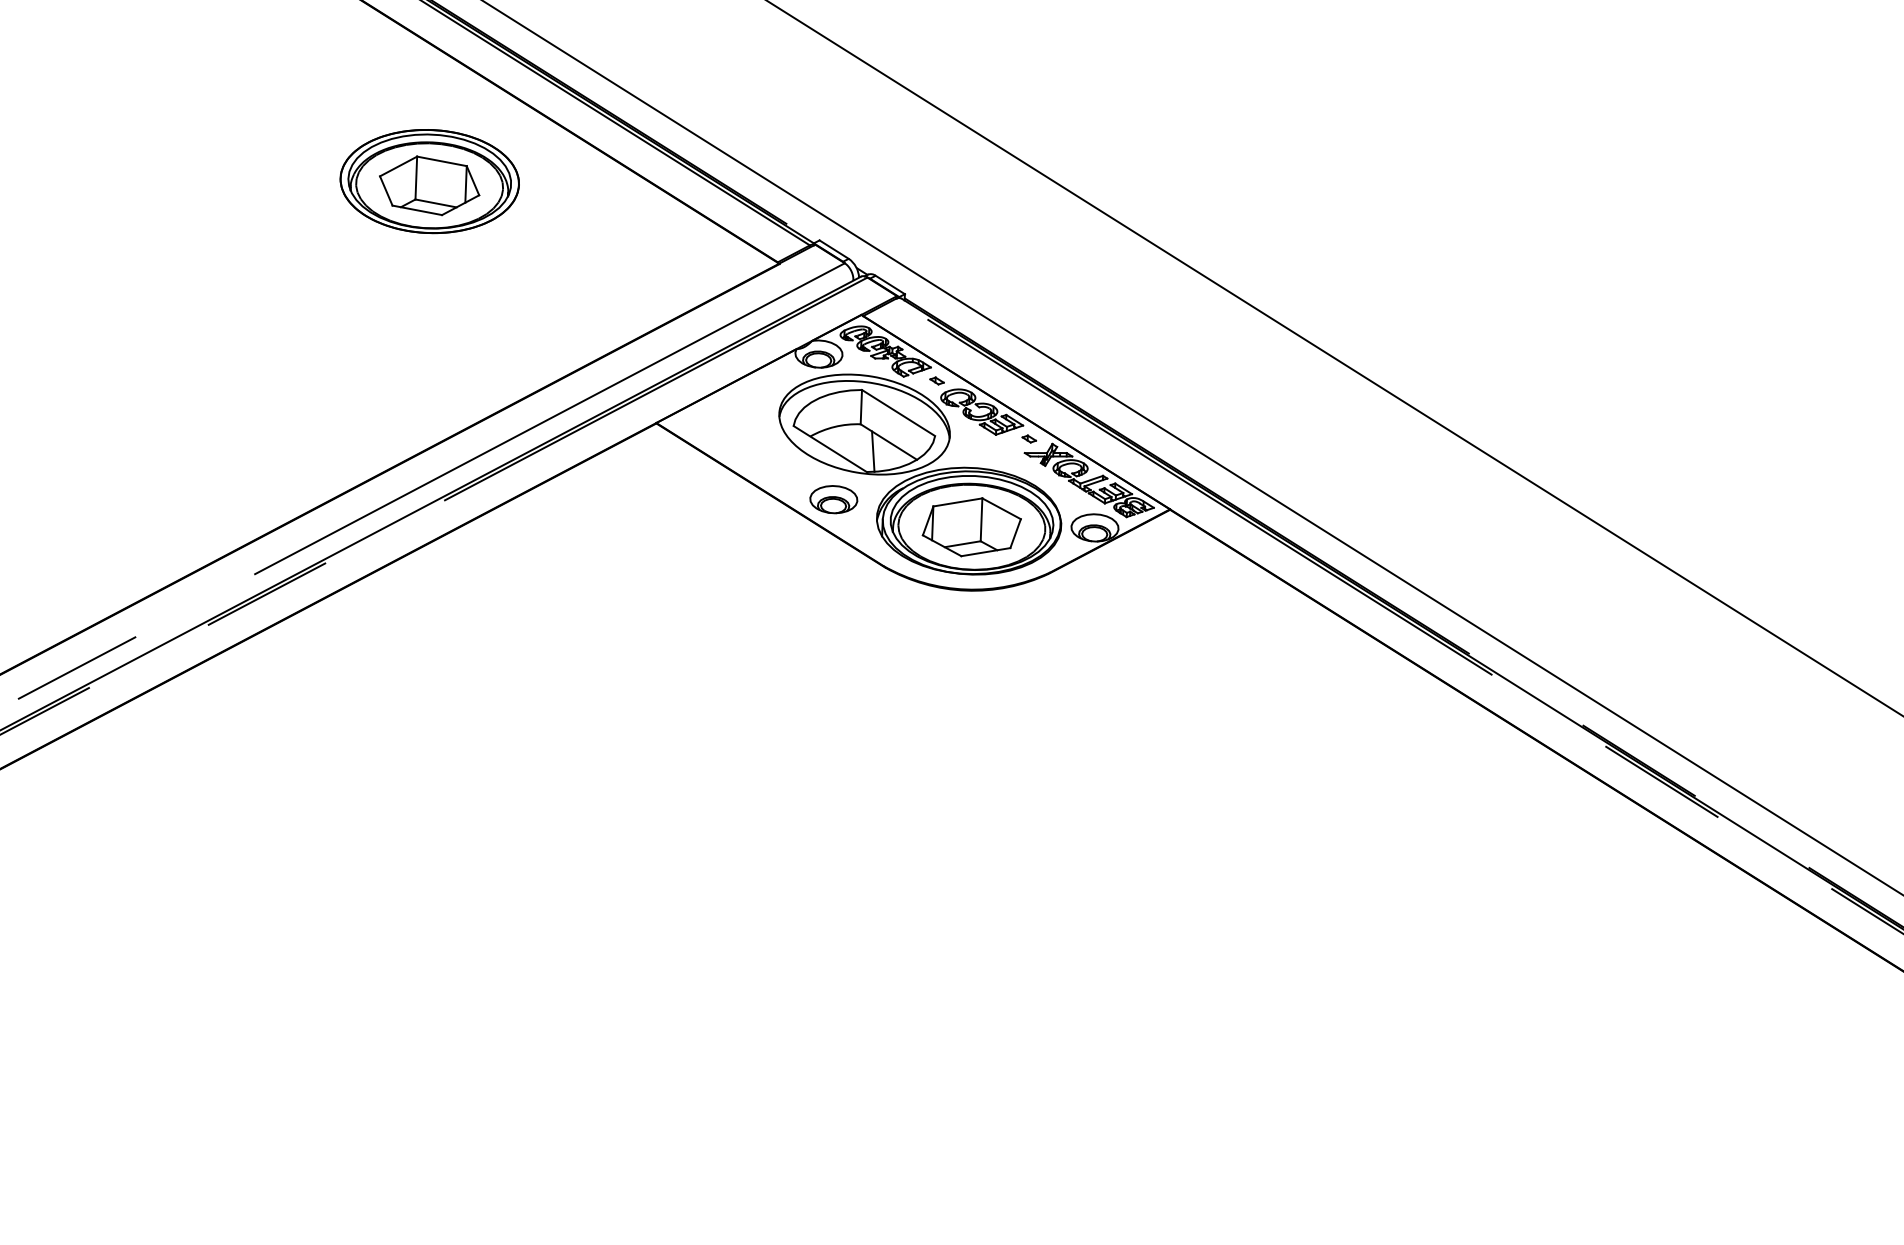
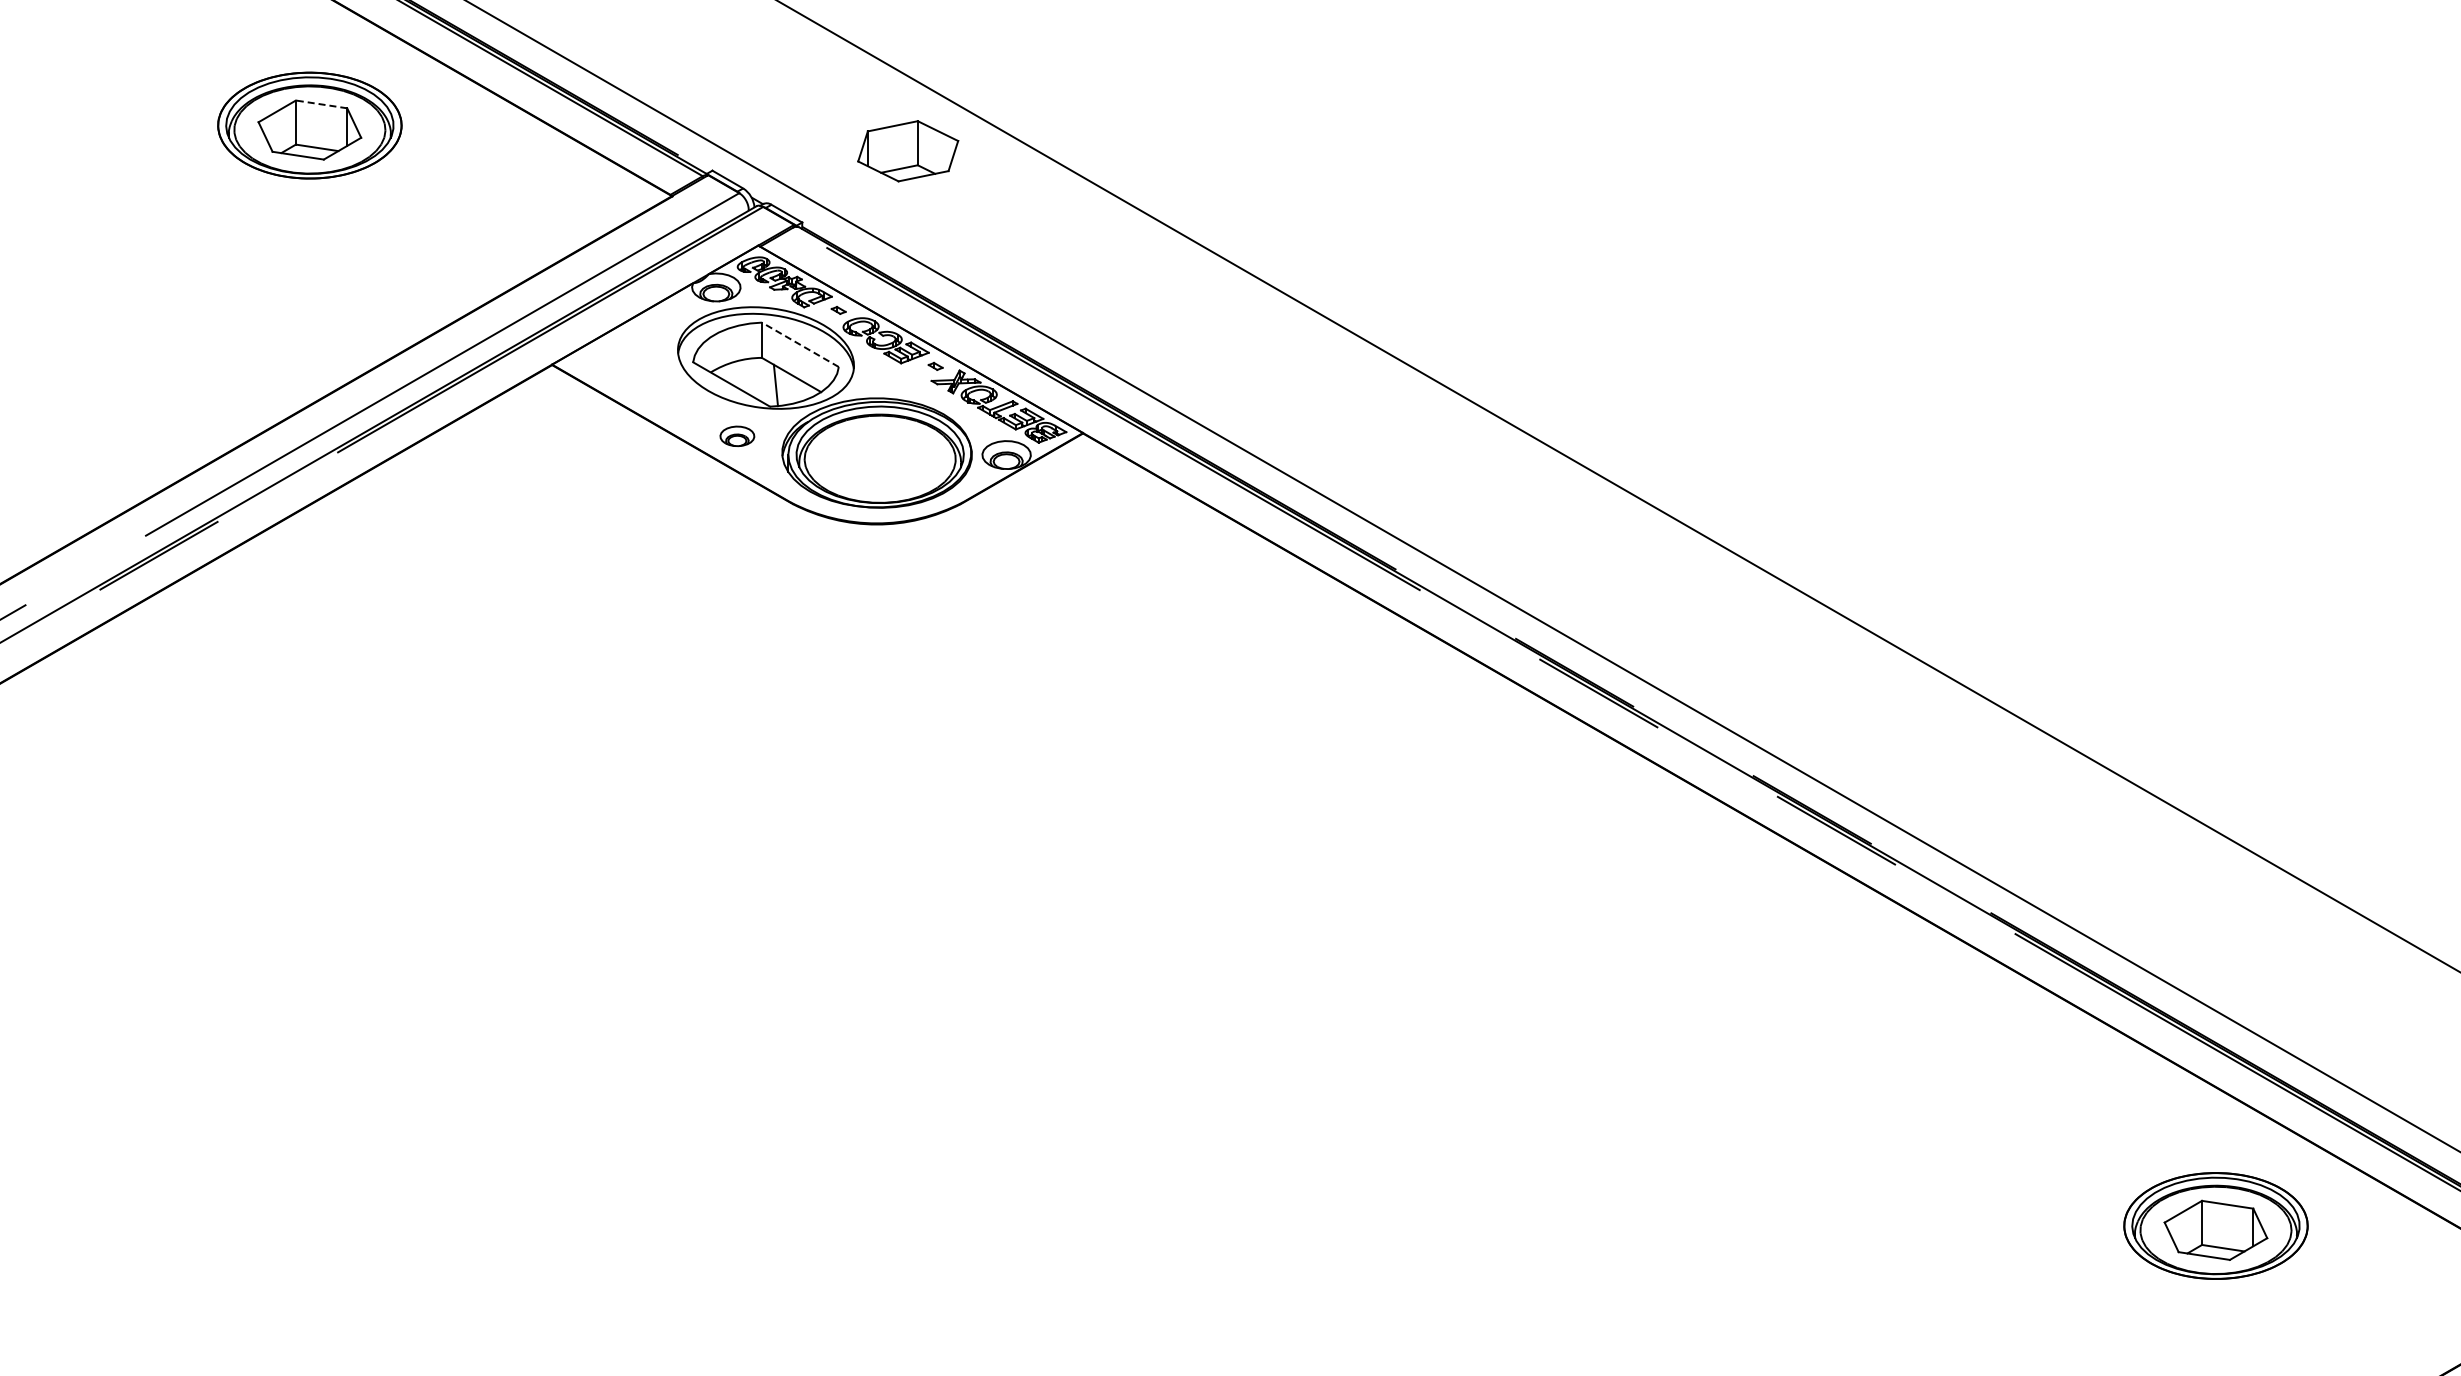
line: (441, 161) -> (321, 104), solid -> dashed
line: (897, 412) -> (799, 344), solid -> dashed
part: (833, 499) -> (737, 436), size x0.7
part: (972, 527) -> (908, 151), moved

